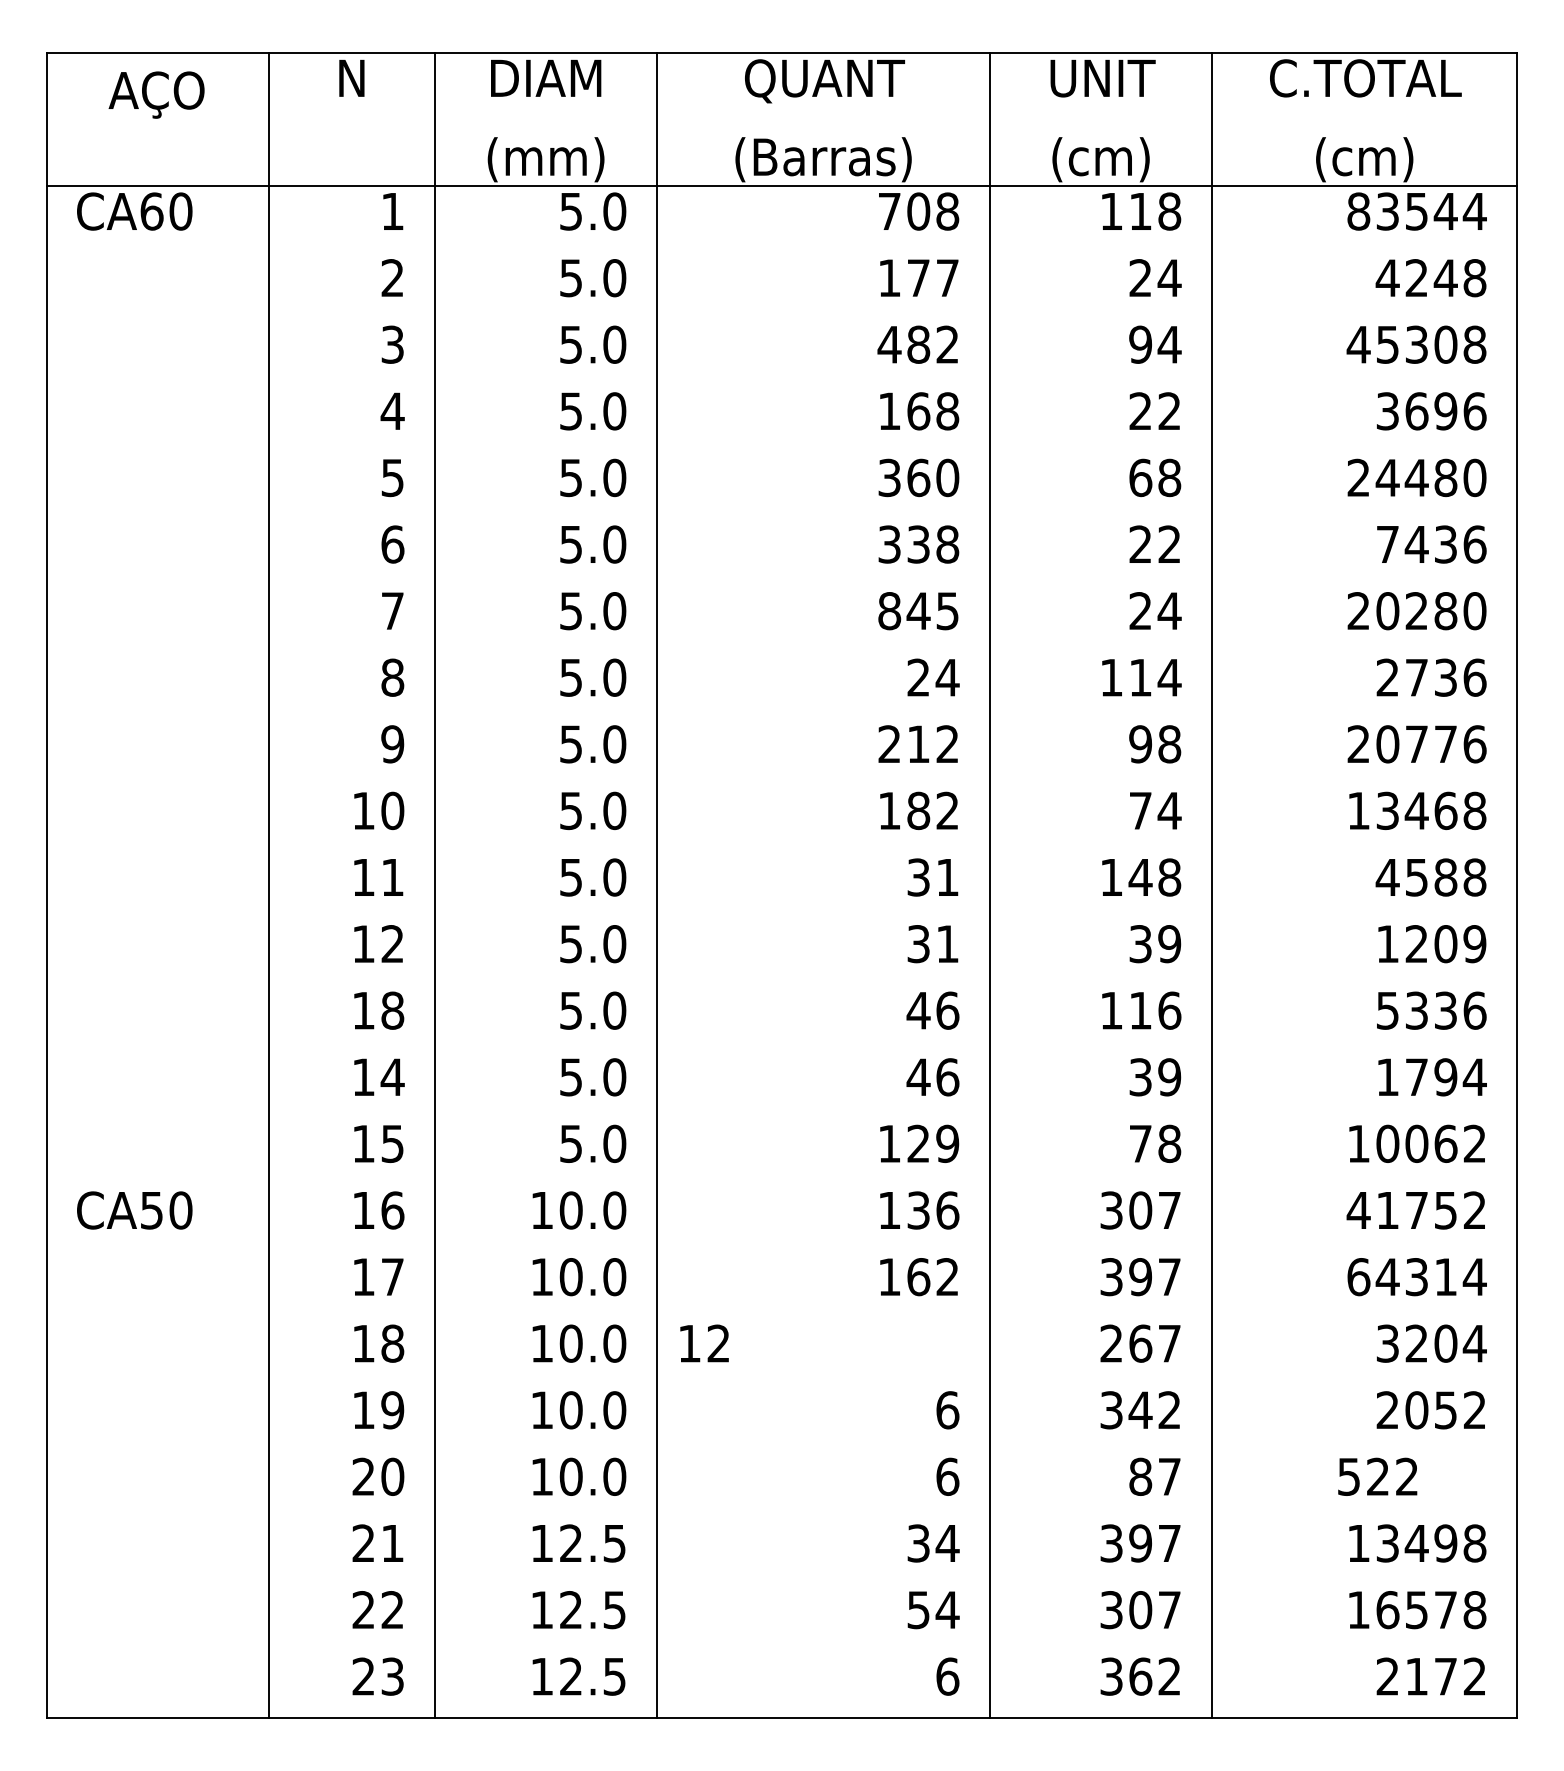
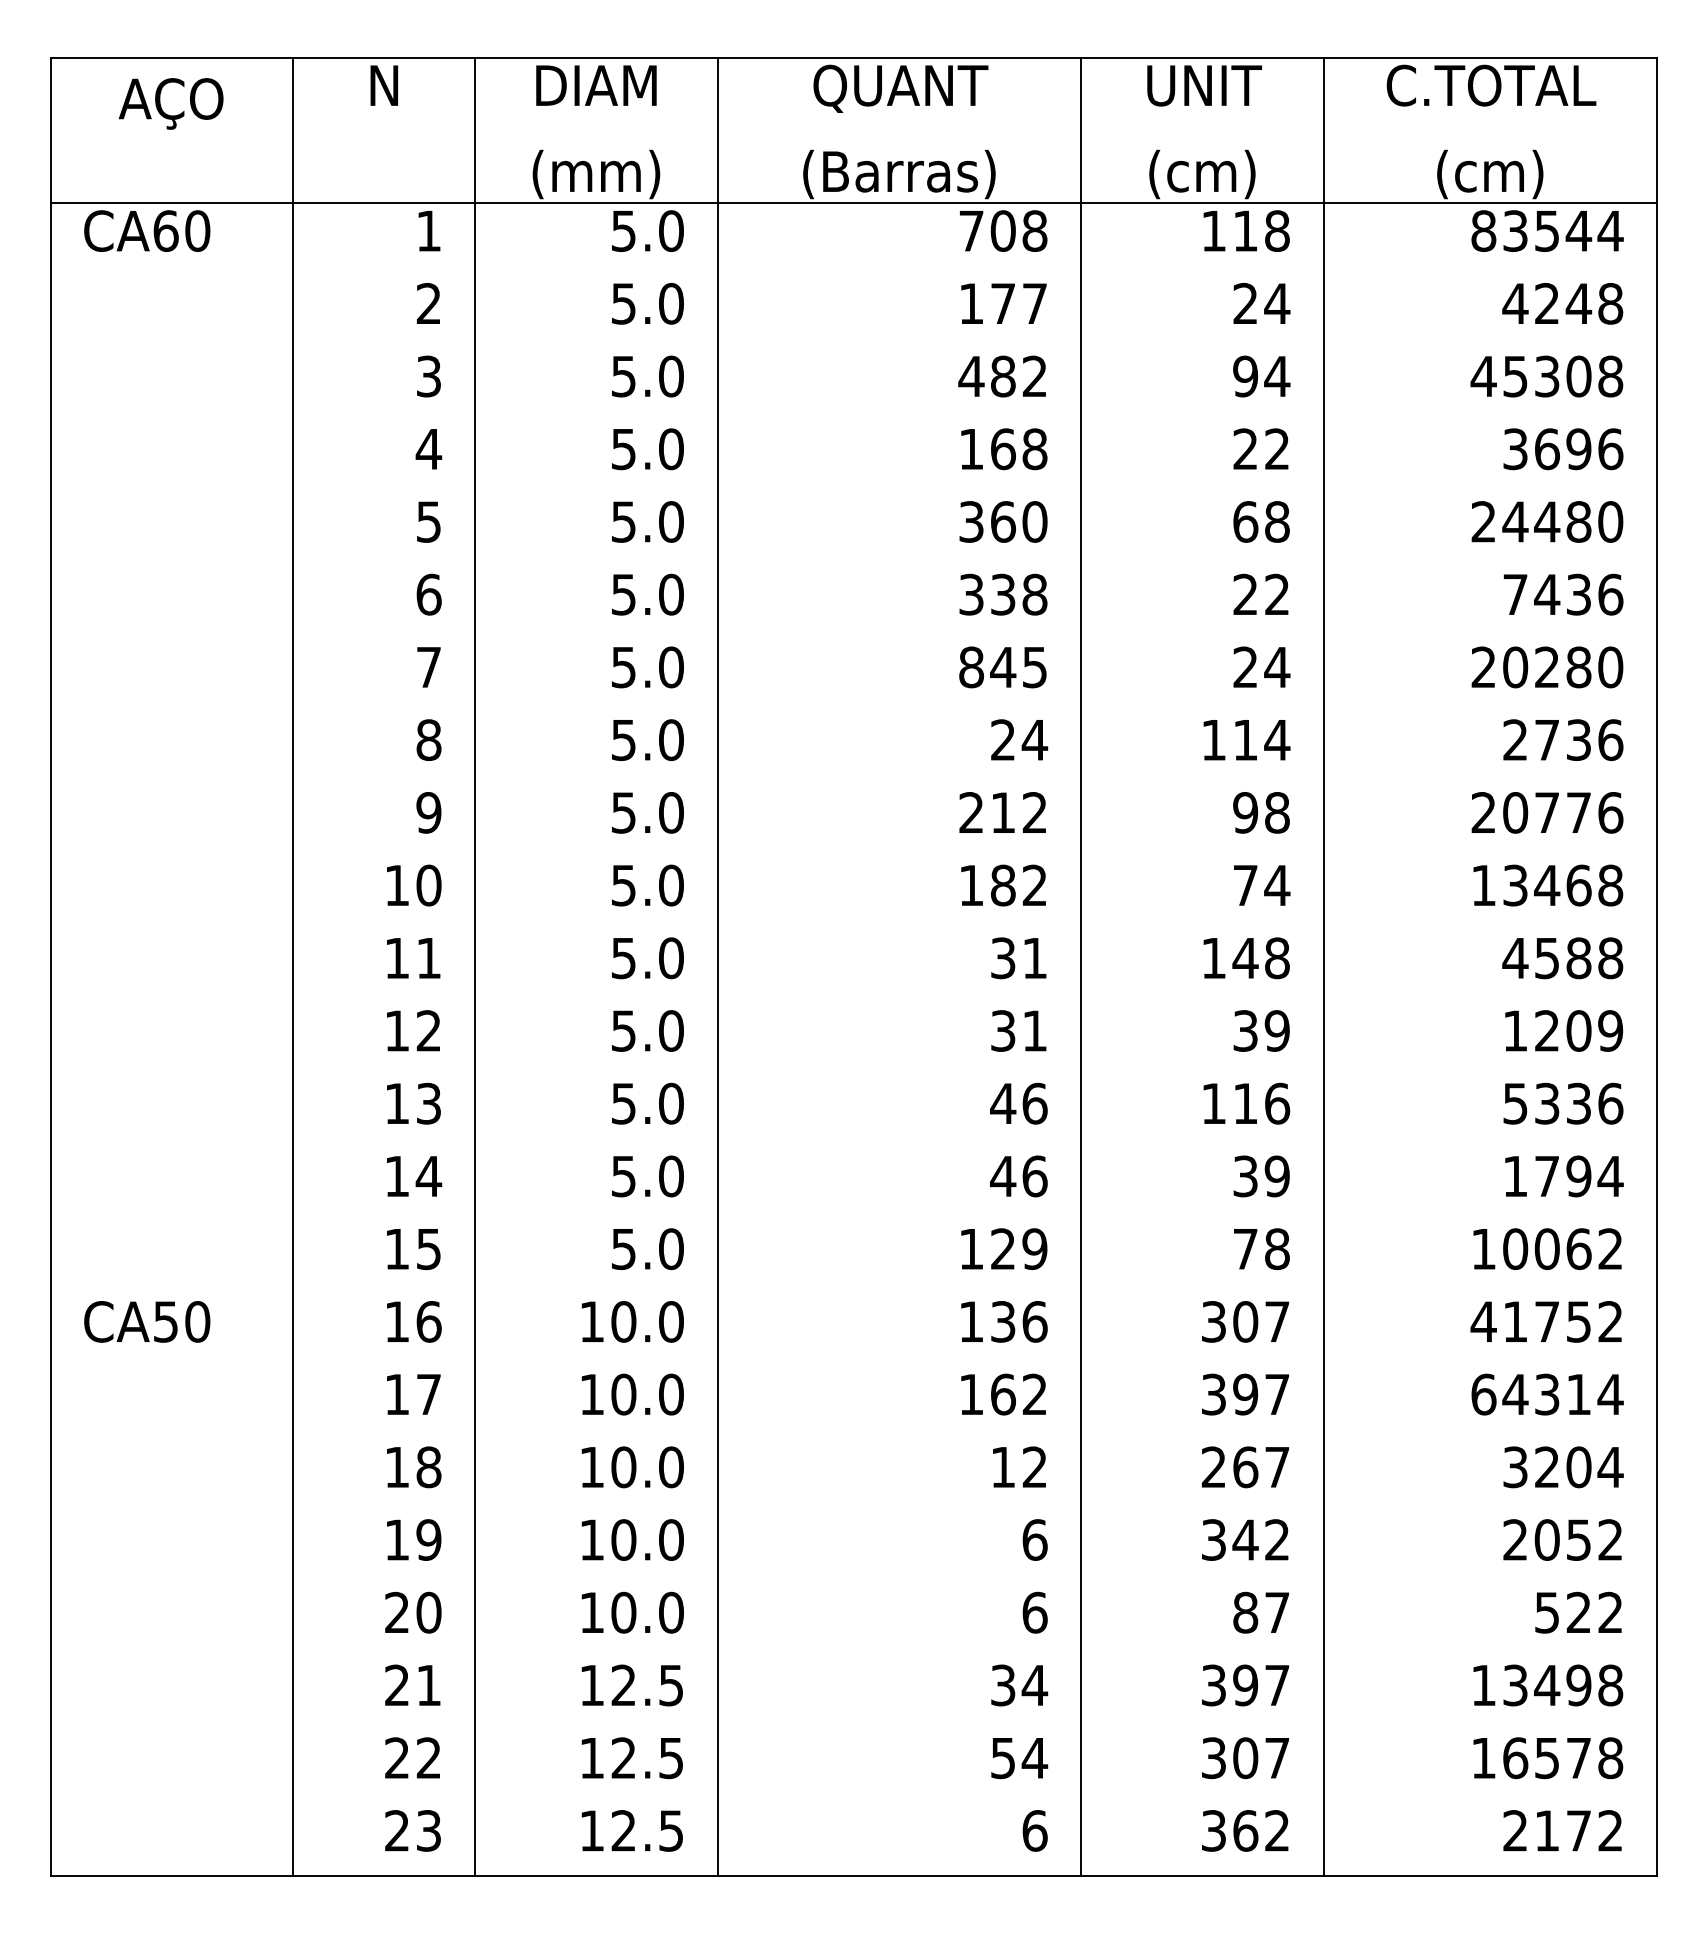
text: (392, 1010) -> (428, 1103), 18 -> 13
text: (704, 1342) -> (1019, 1466), moved
text: (1377, 1476) -> (1578, 1612), moved

